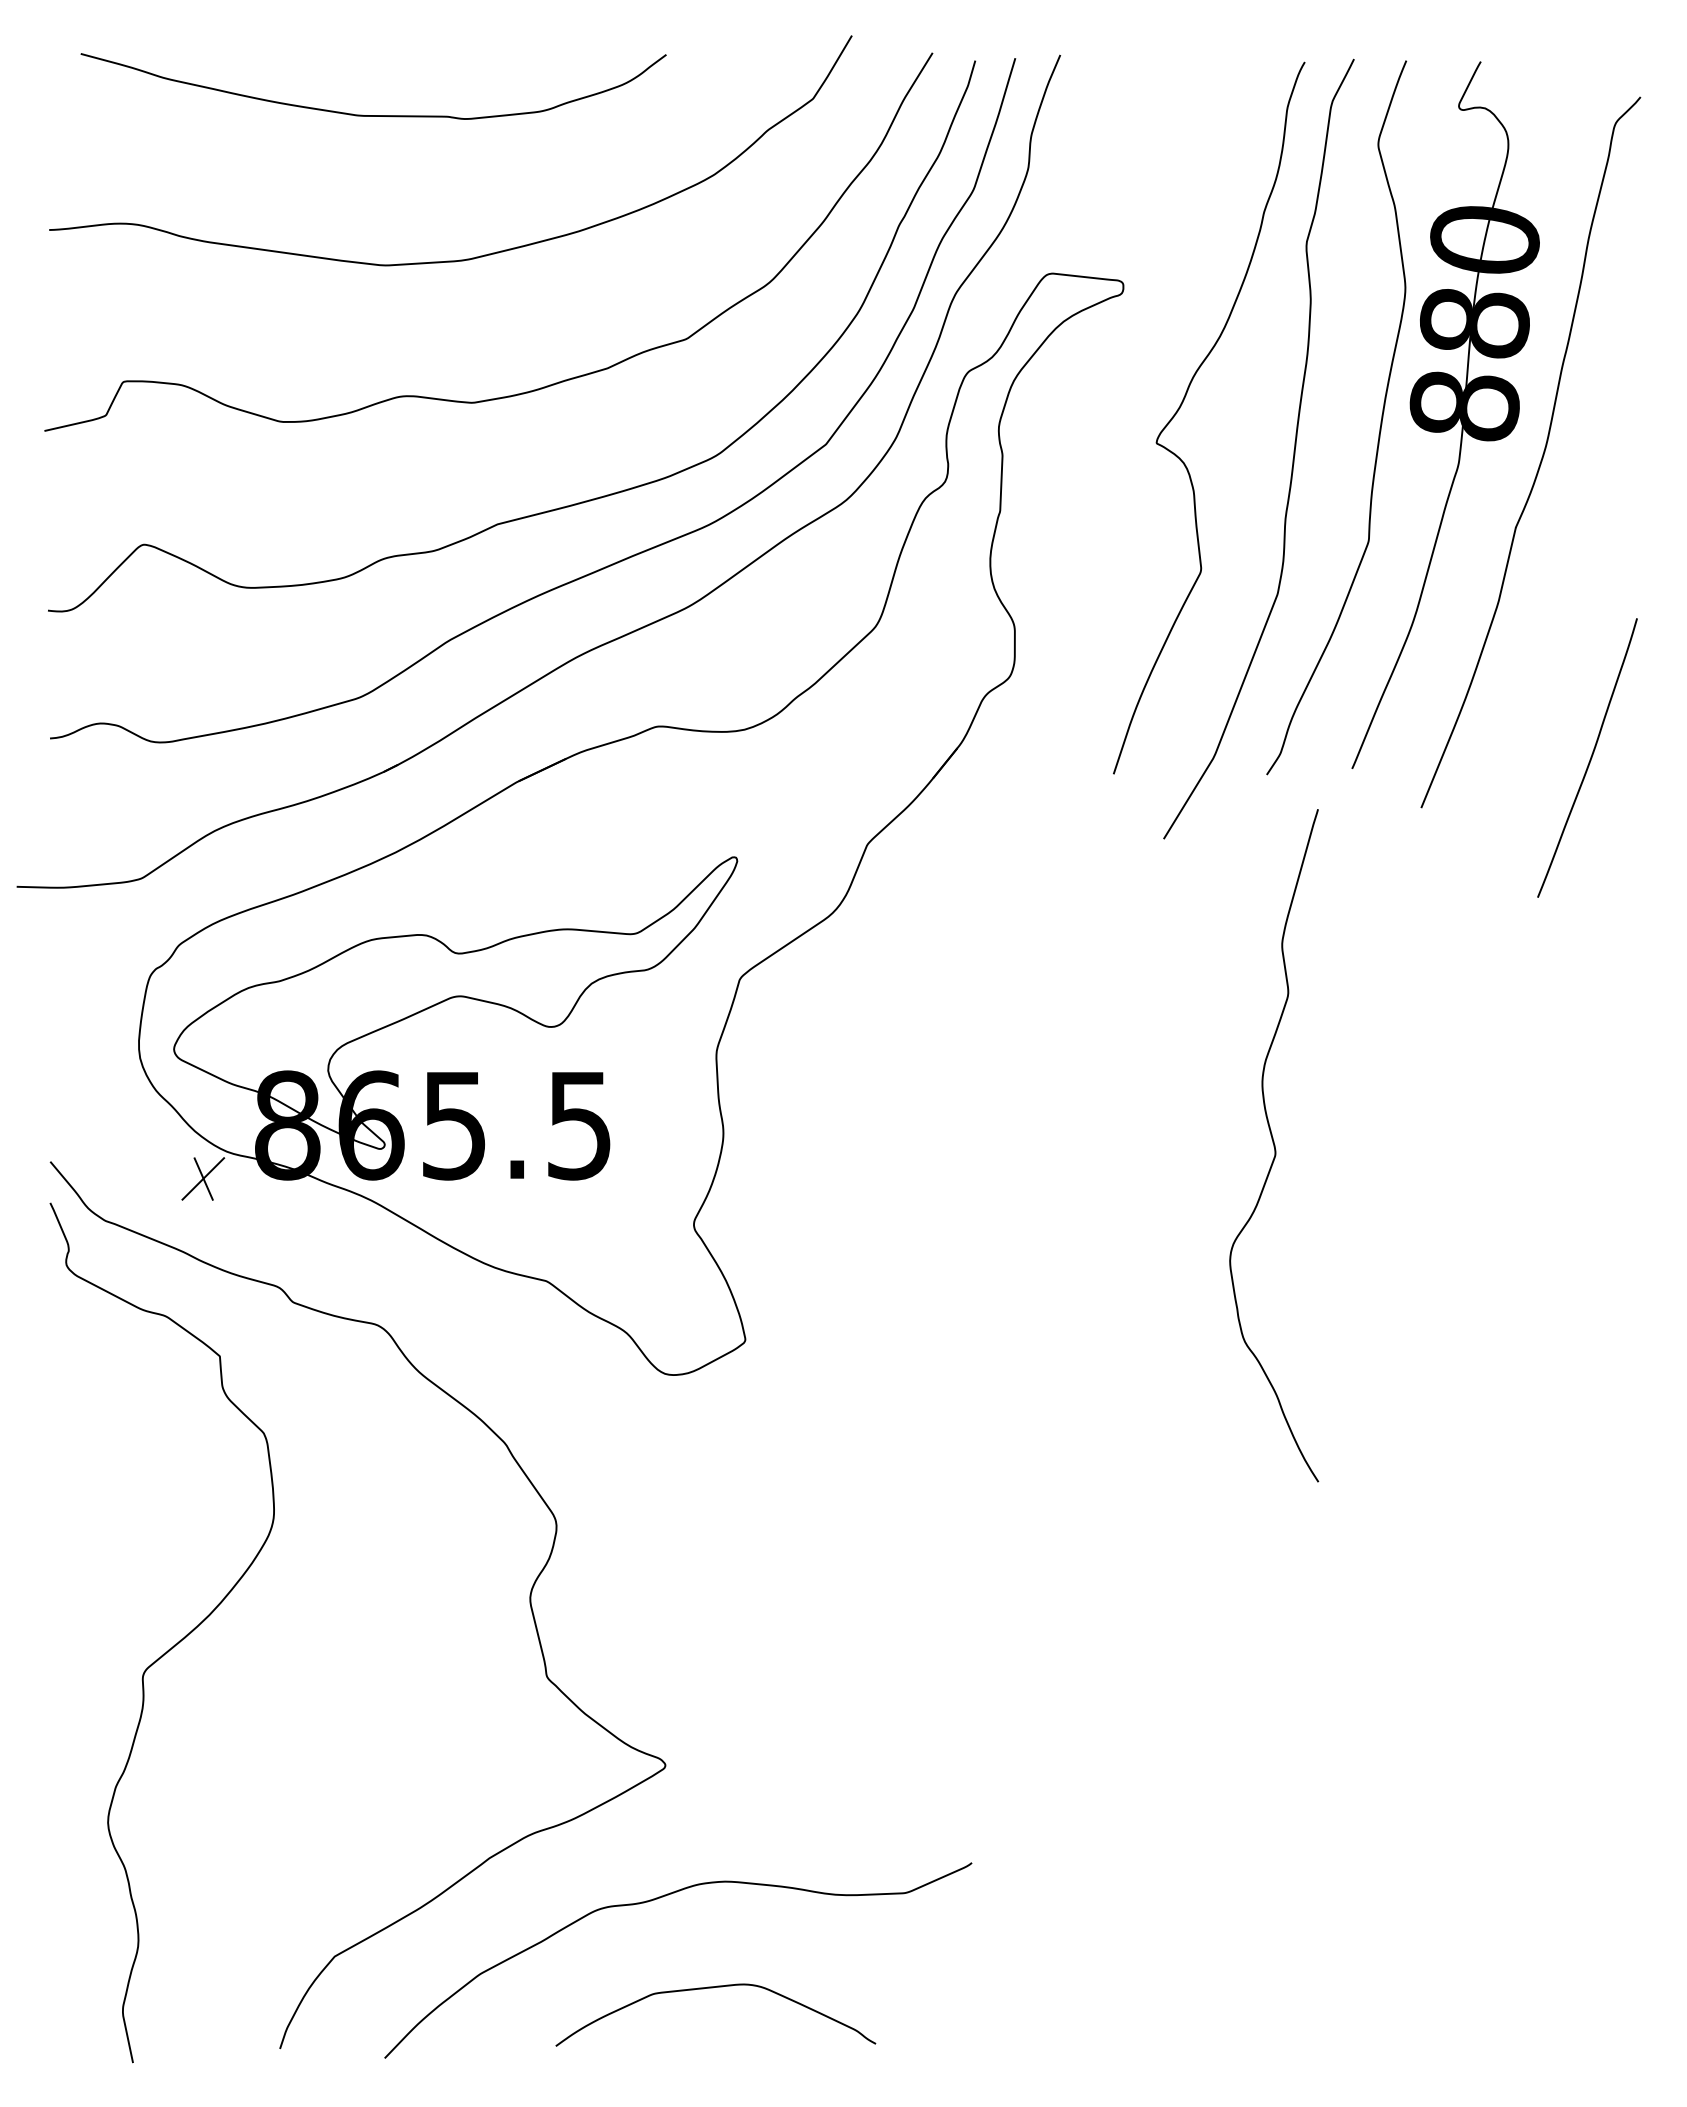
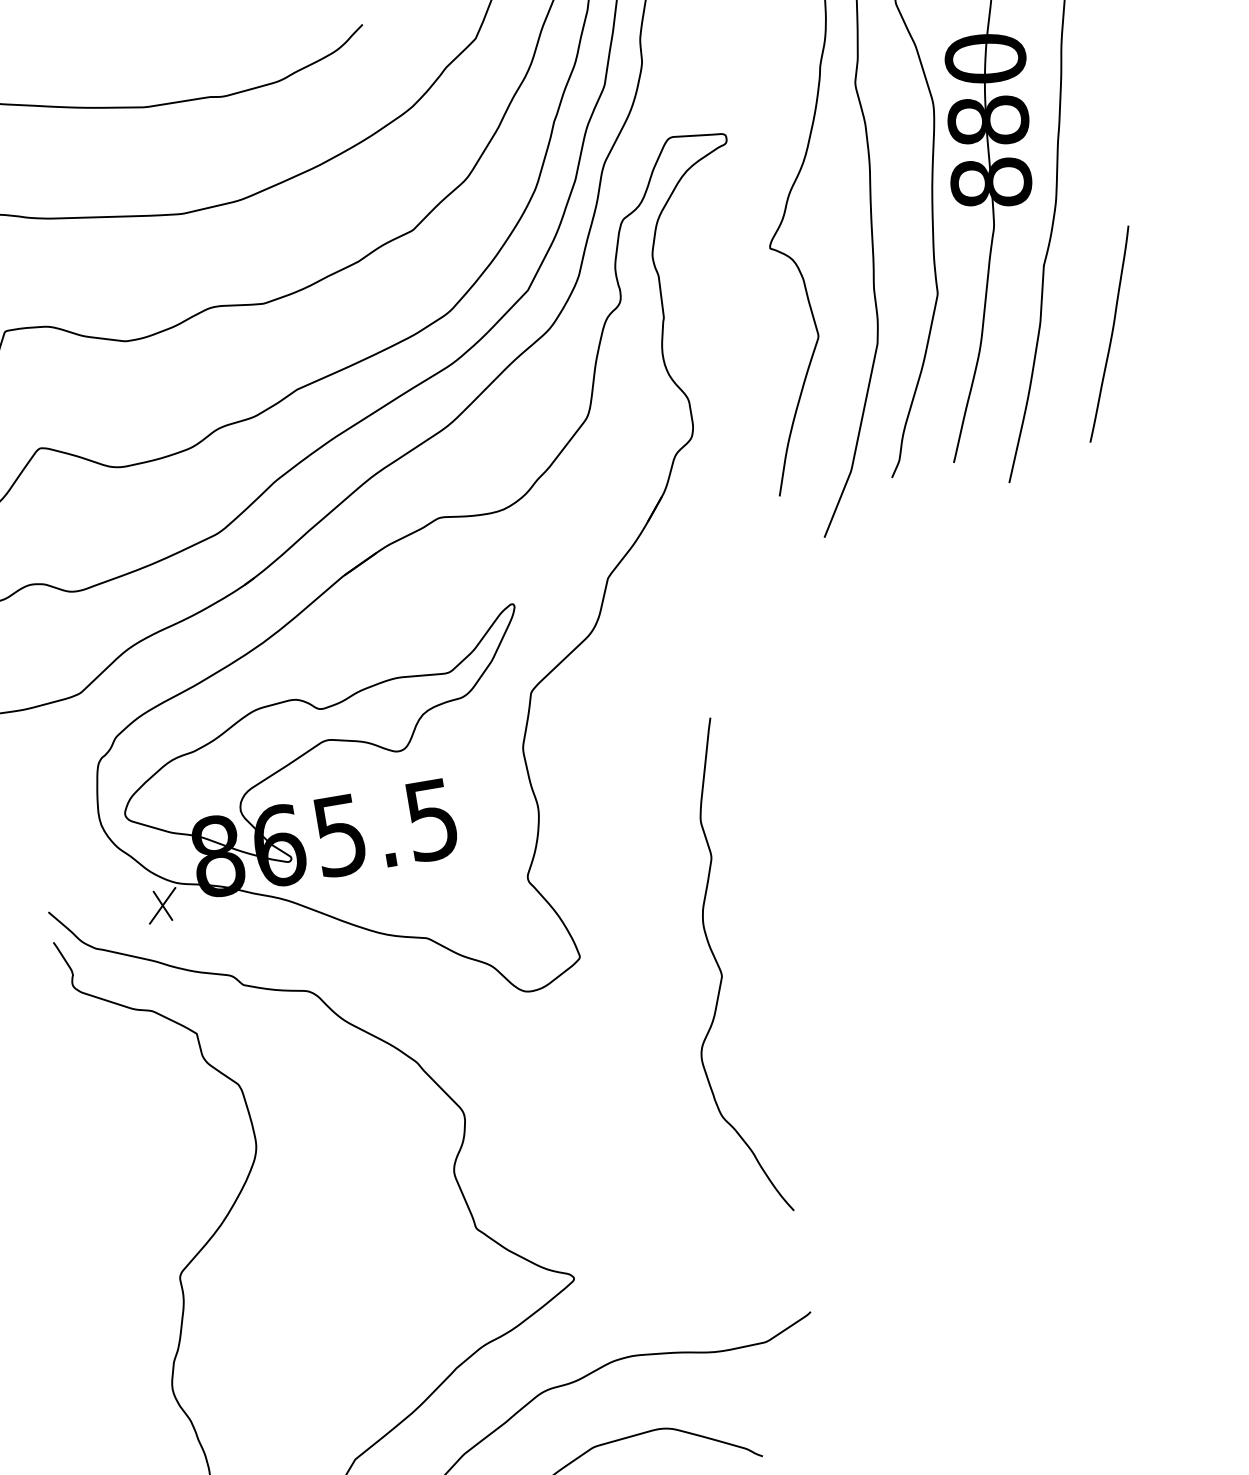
curve: (1589, 759) -> (1111, 334), moved
curve: (1274, 1145) -> (720, 969), moved

